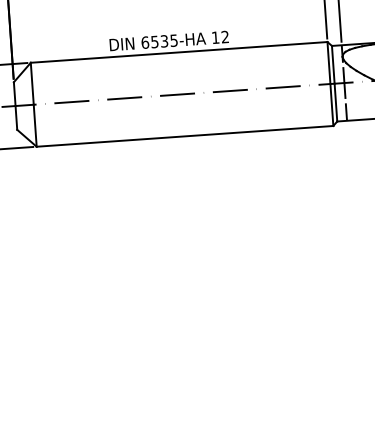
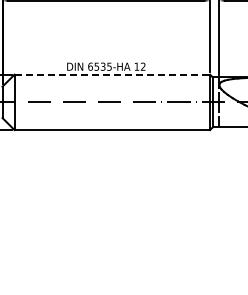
line: (179, 52) -> (112, 74), solid -> dashed

